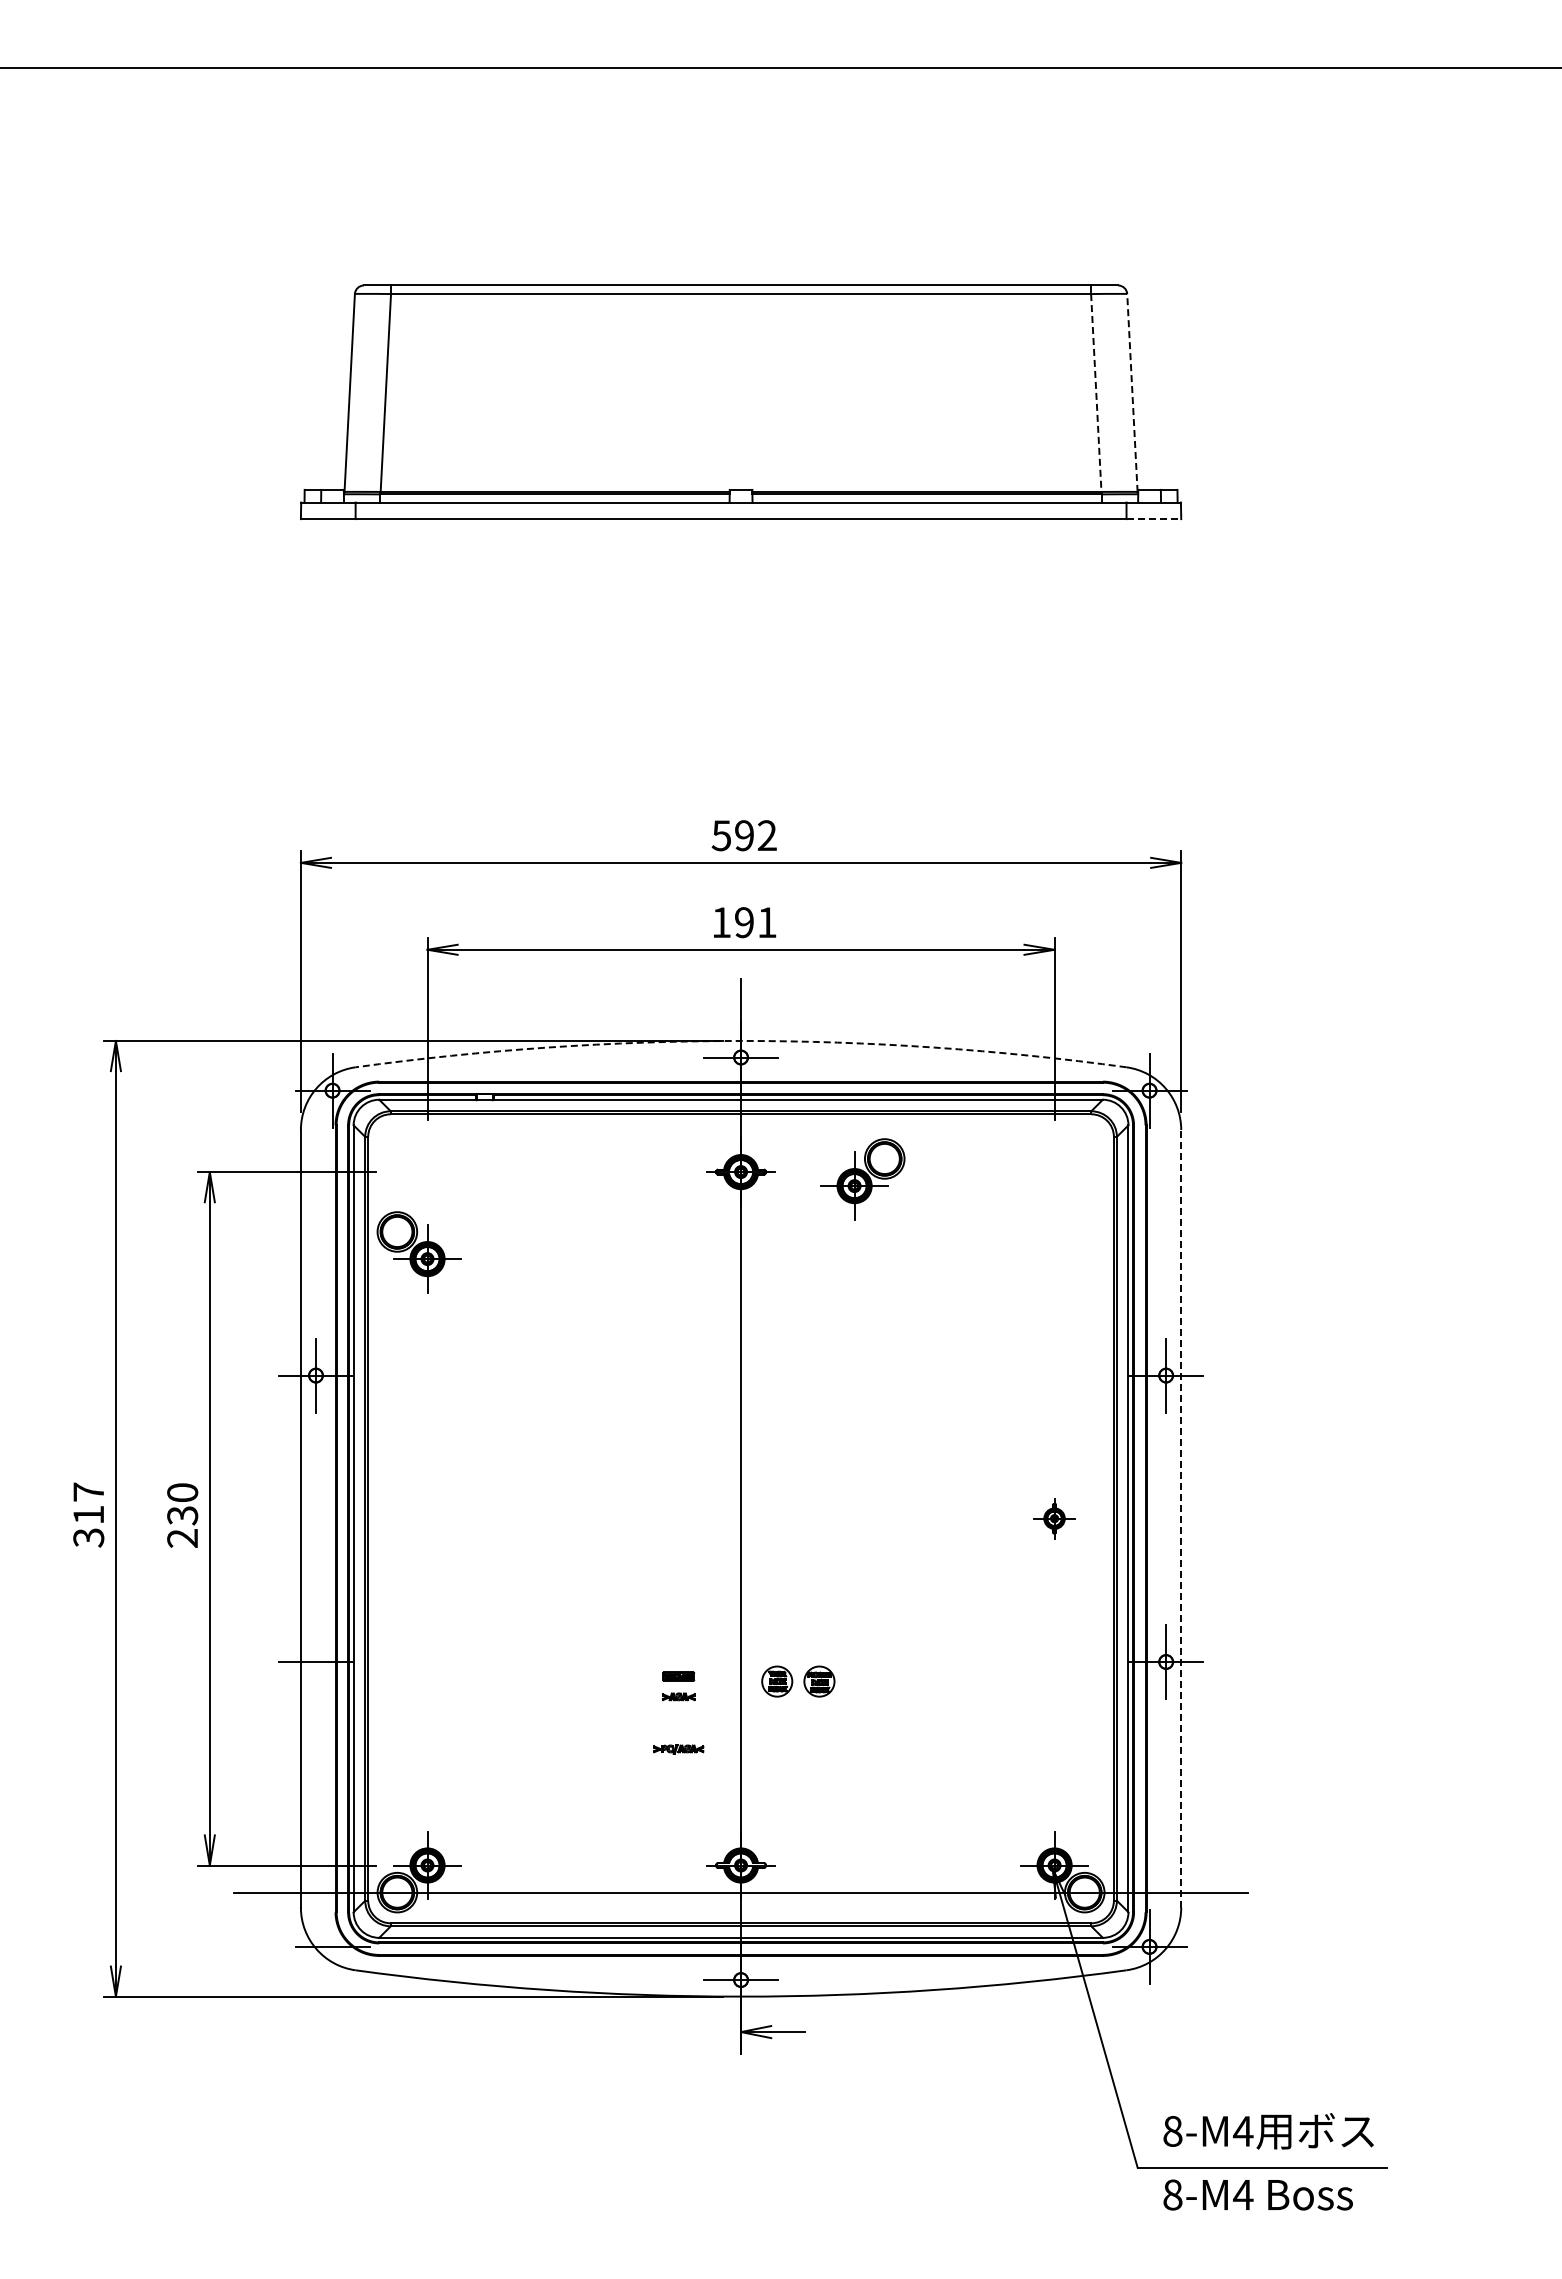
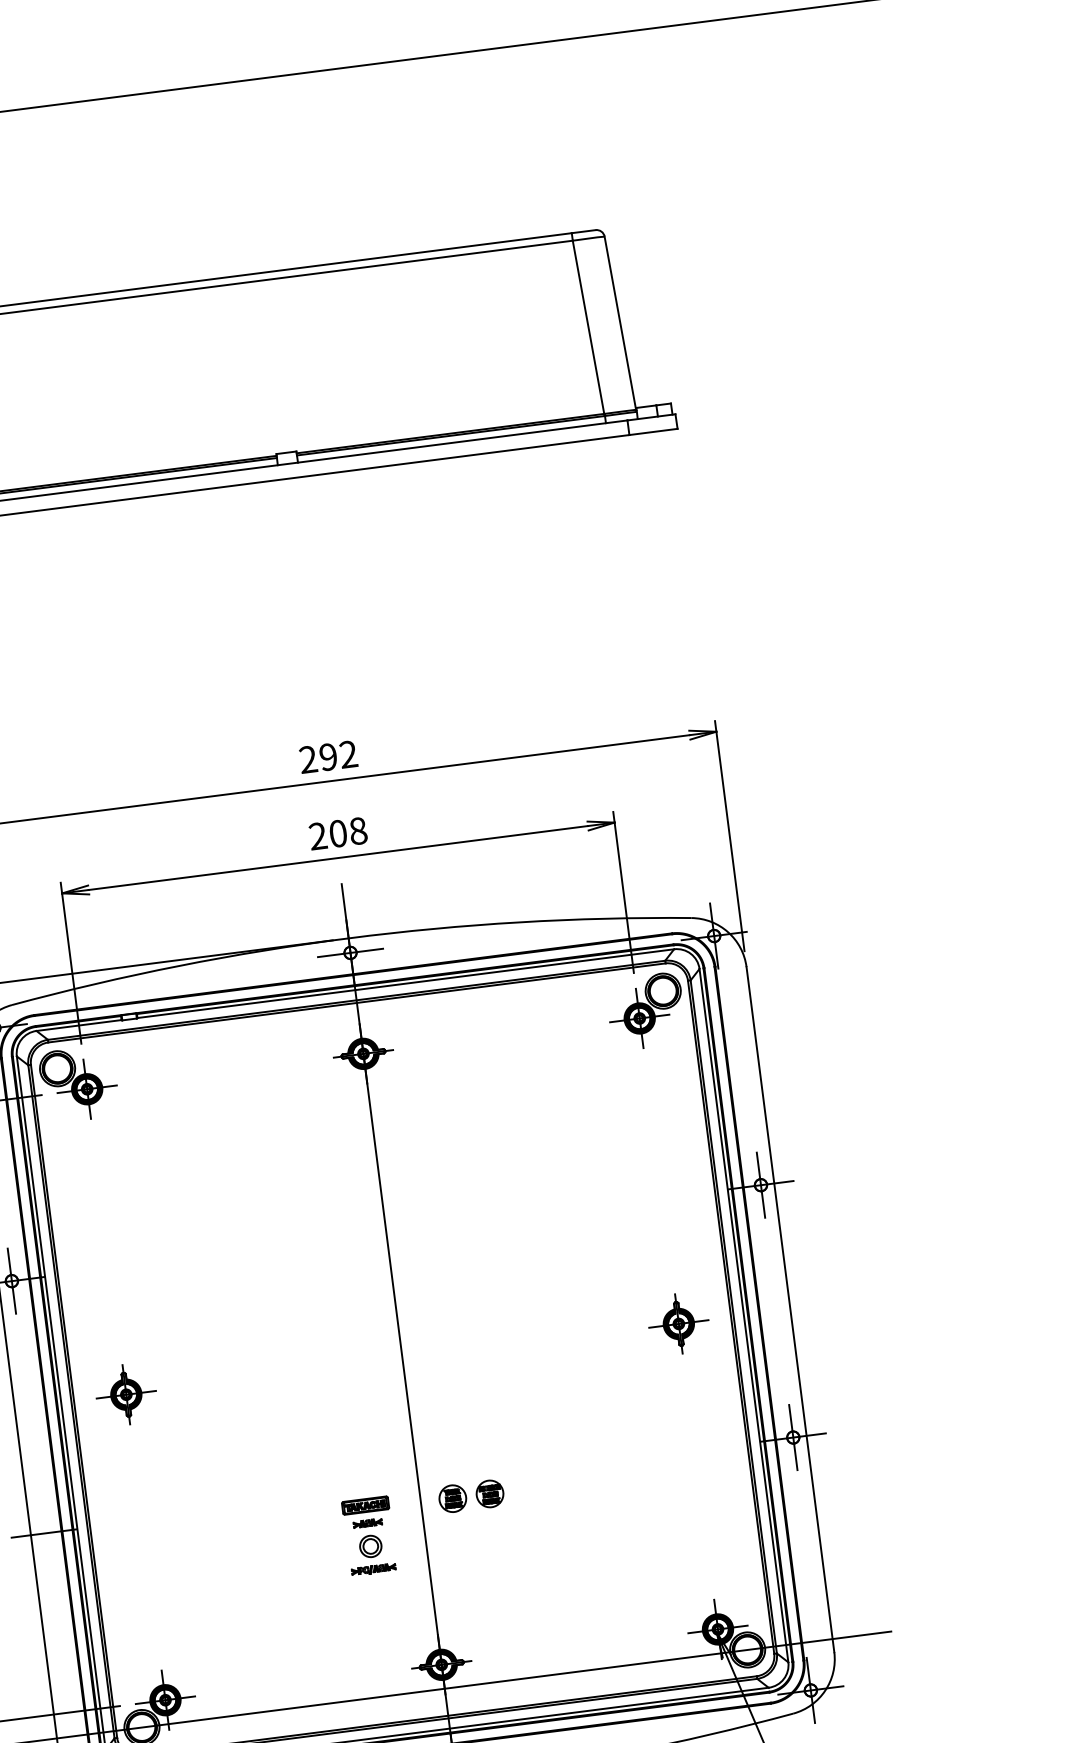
line: (1132, 392) -> (620, 322), dashed -> solid
line: (1096, 393) -> (588, 327), dashed -> solid
line: (1154, 519) -> (654, 432), dashed -> solid
text: (721, 835) -> (308, 759), 592 -> 292
text: (744, 922) -> (338, 833), 191 -> 208
arc: (741, 1040) -> (348, 937), dashed -> solid
part: (862, 1179) -> (645, 1011), moved
part: (418, 1252) -> (78, 1084), moved
part: (427, 1518) -> (126, 1394), added
part: (1054, 1518) -> (678, 1323), size x1.67
line: (1181, 1518) -> (790, 1309), dashed -> solid
part: (678, 1676) -> (365, 1505), size x1.67
part: (678, 1723) -> (370, 1546), added

